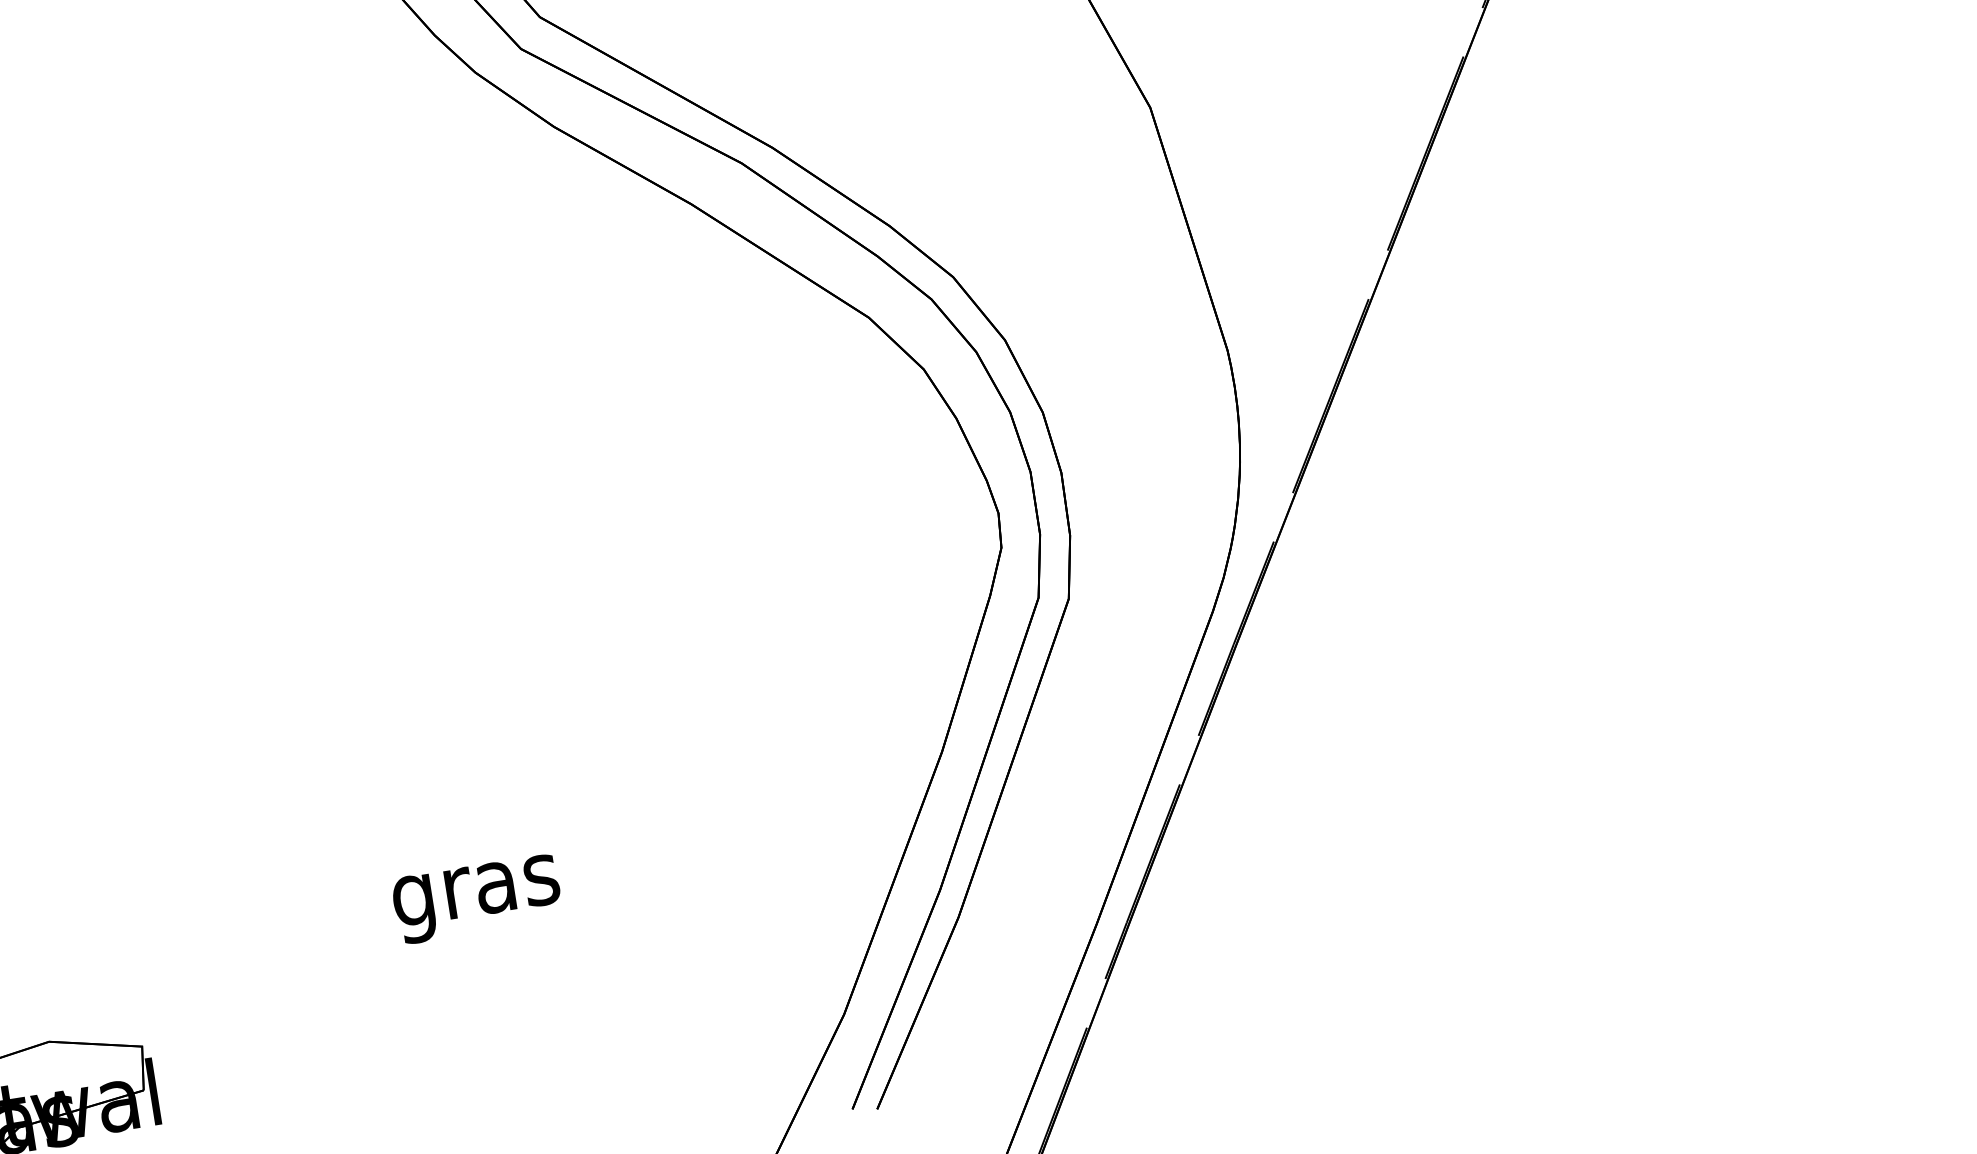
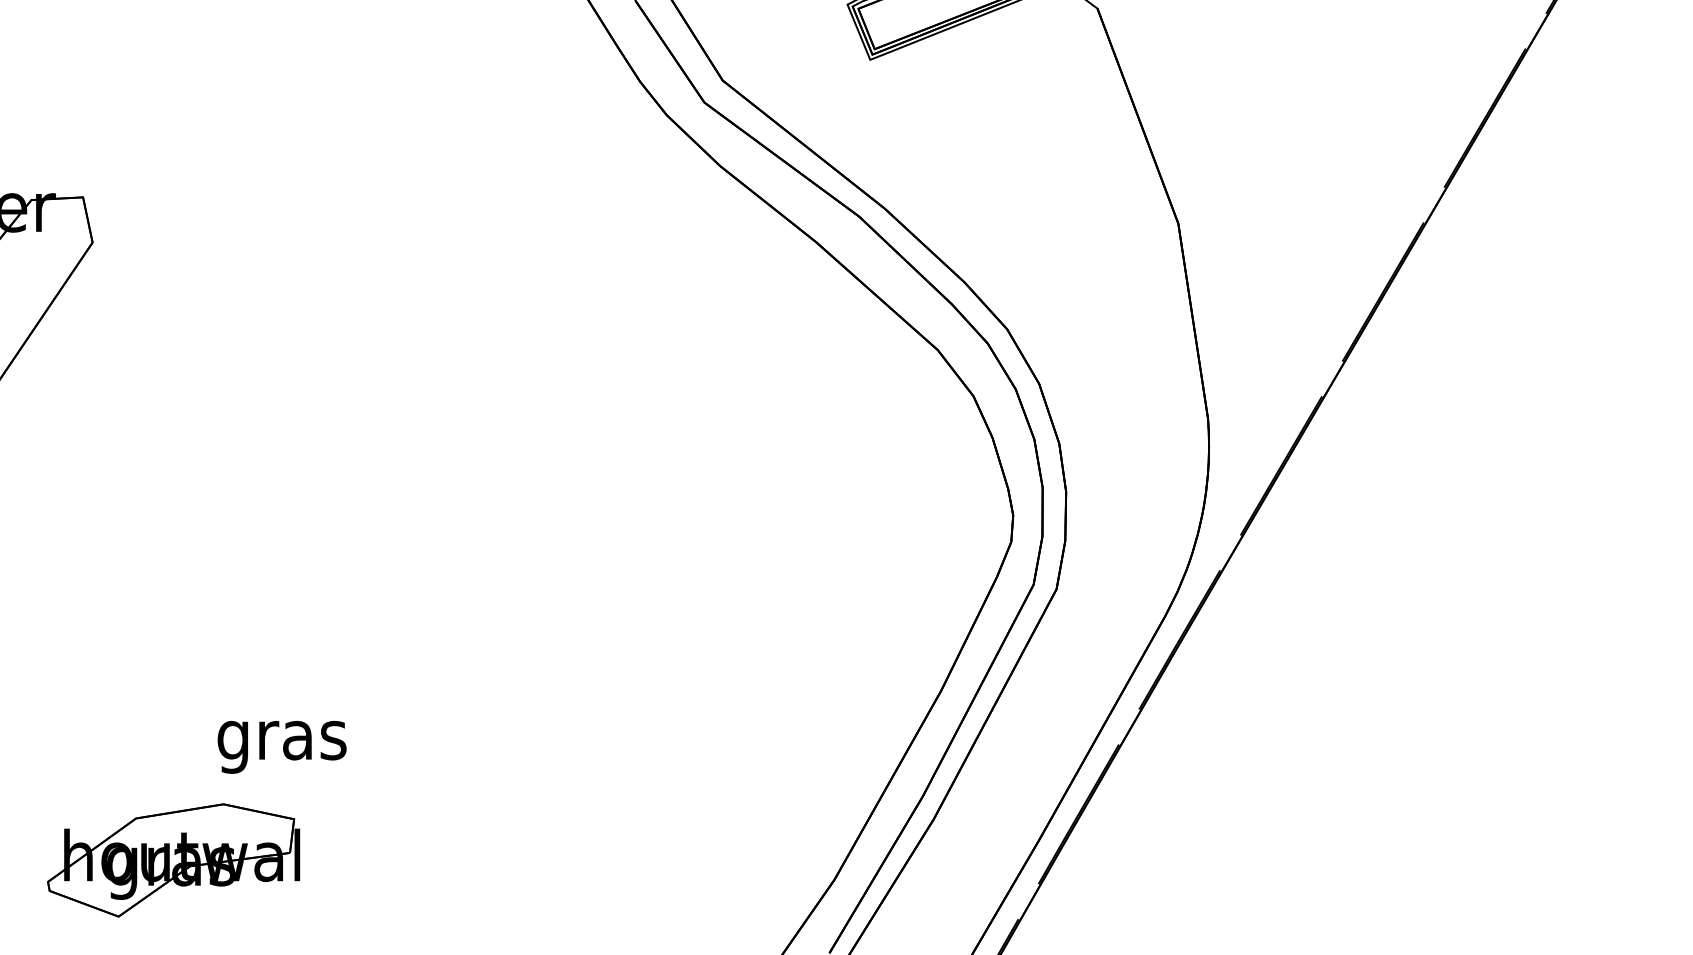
text: (476, 899) -> (281, 747), moved

